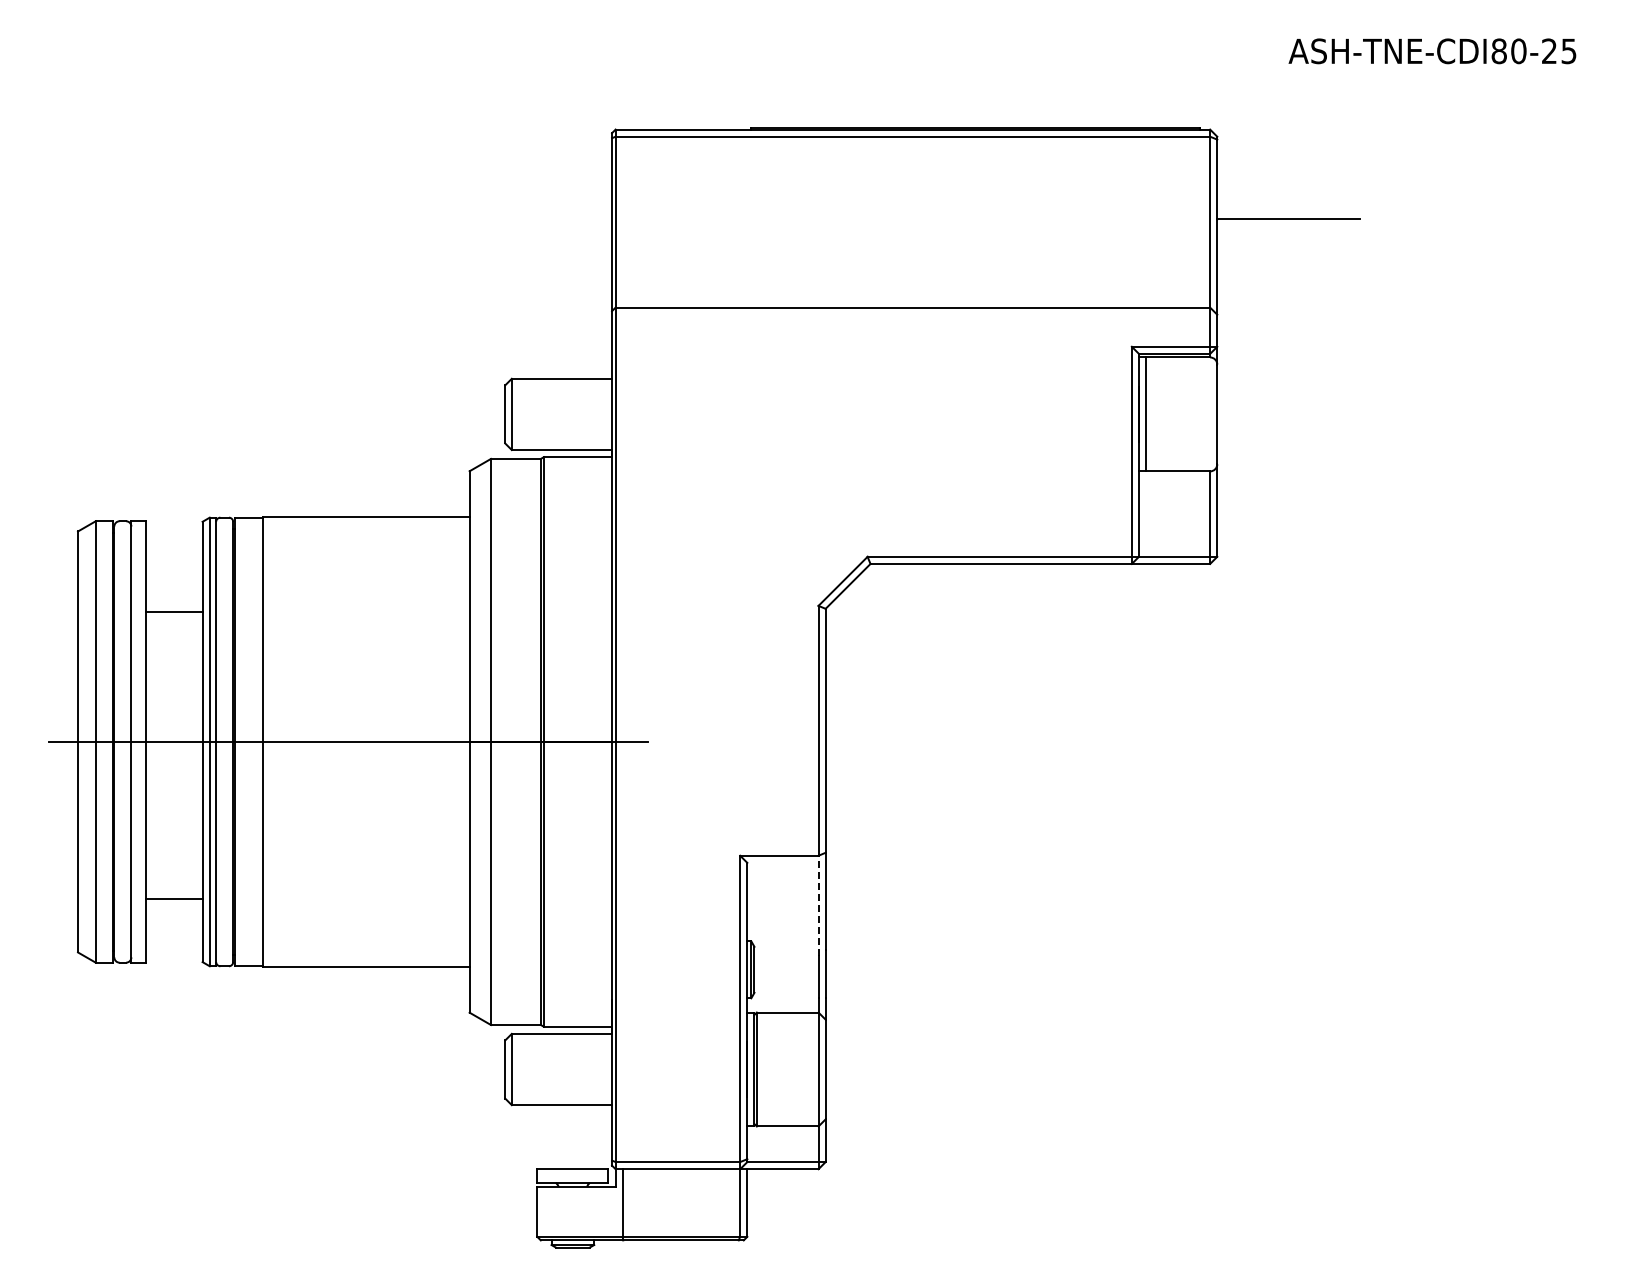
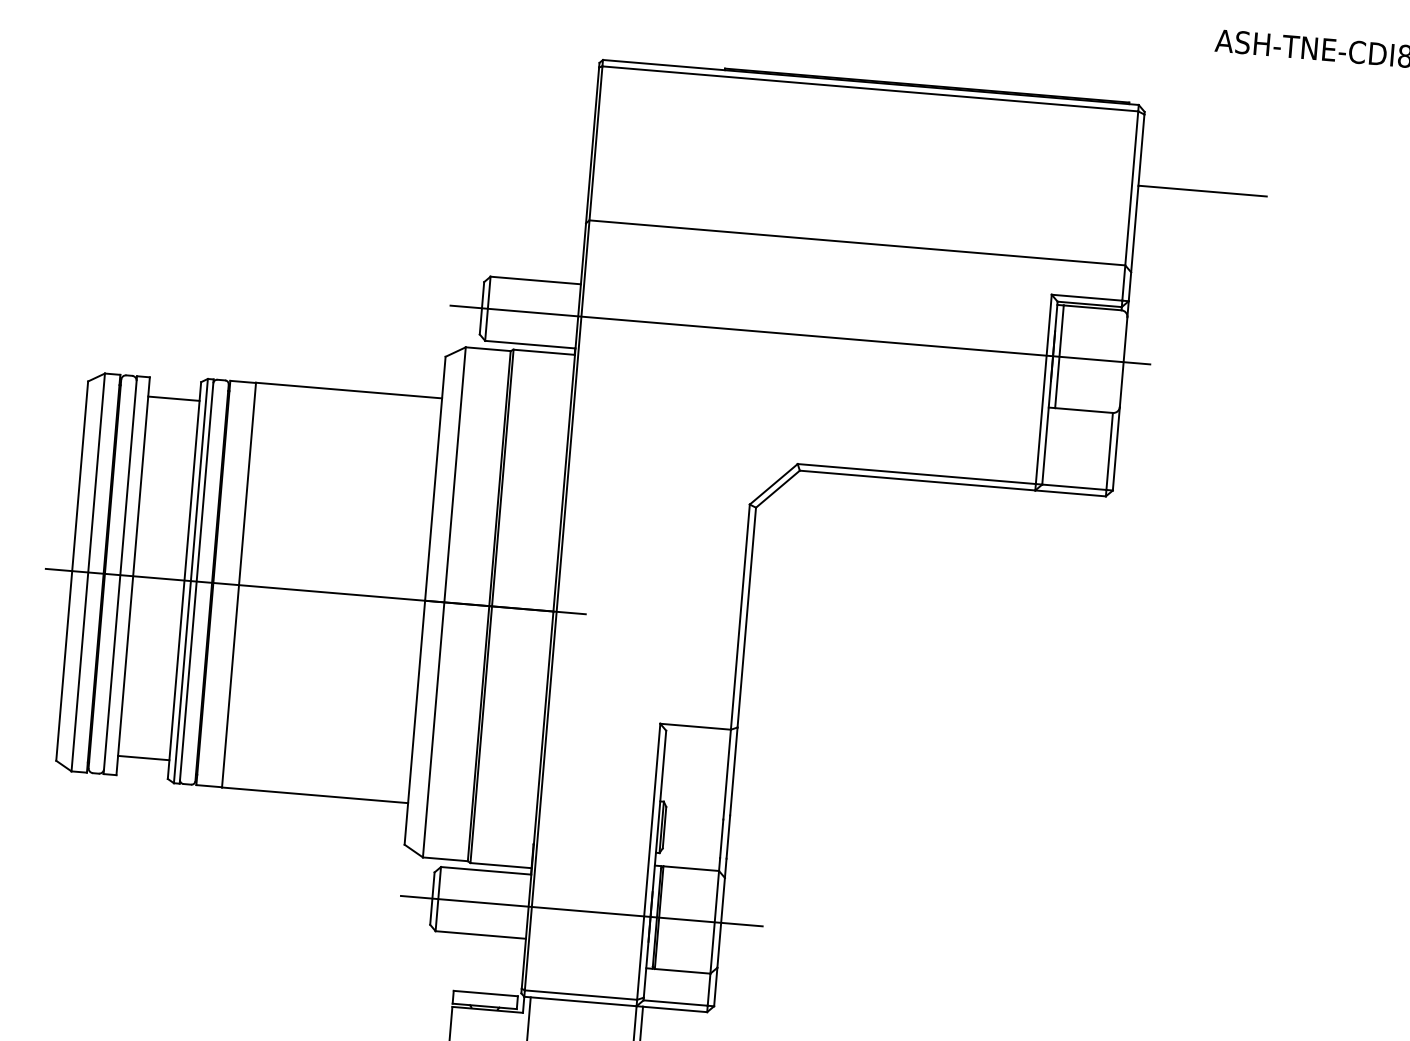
line: (858, 414) -> (800, 335), added
line: (173, 611) -> (173, 398), moved
line: (173, 899) -> (143, 758), moved
line: (818, 905) -> (727, 774), dashed -> solid
line: (670, 1069) -> (581, 911), added

